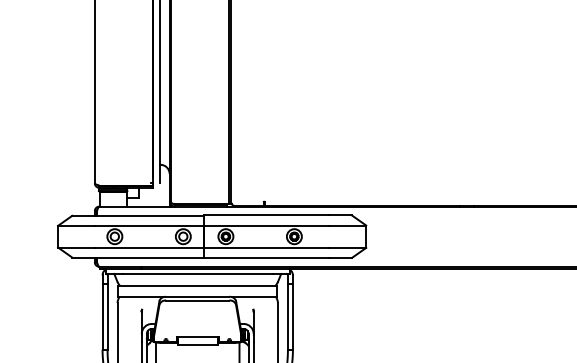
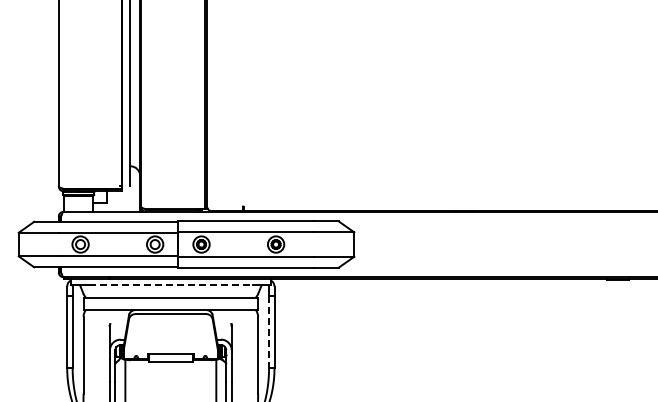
line: (197, 273) -> (170, 284), solid -> dashed
line: (288, 316) -> (269, 331), solid -> dashed

